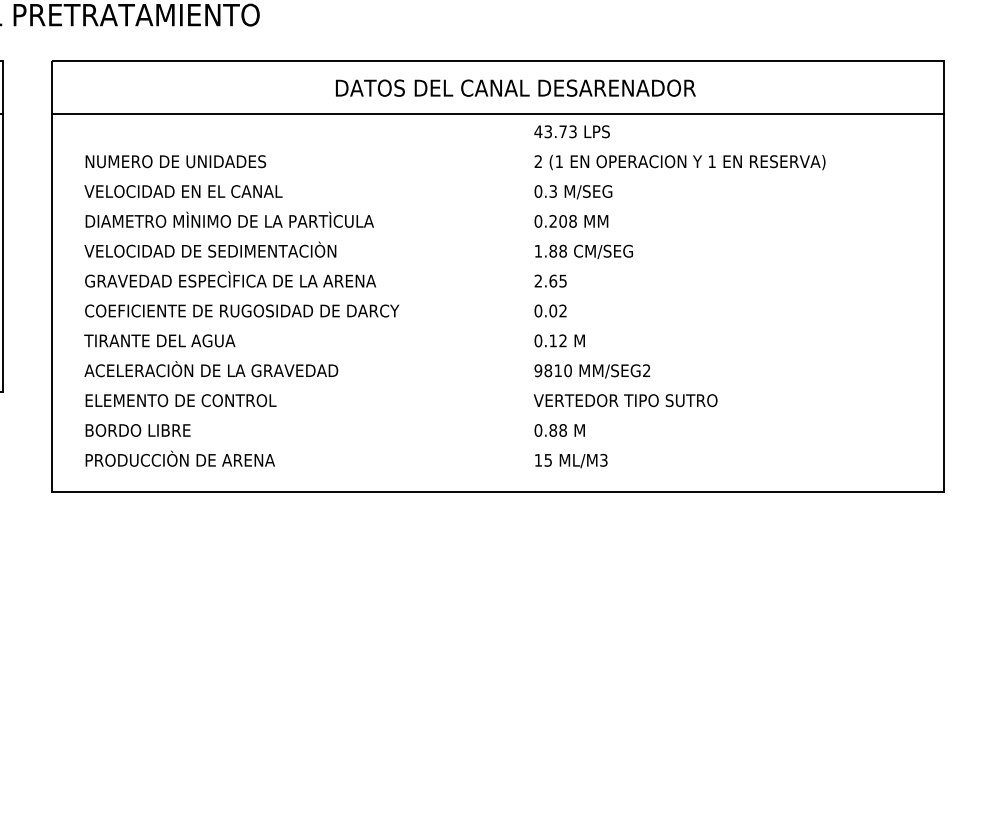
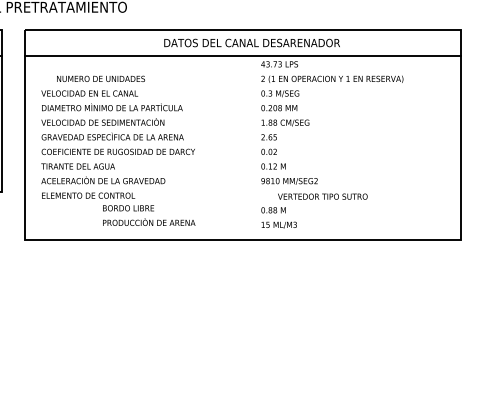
text: (174, 160) -> (100, 78), moved
text: (625, 400) -> (322, 196), moved
text: (180, 445) -> (149, 215), moved

